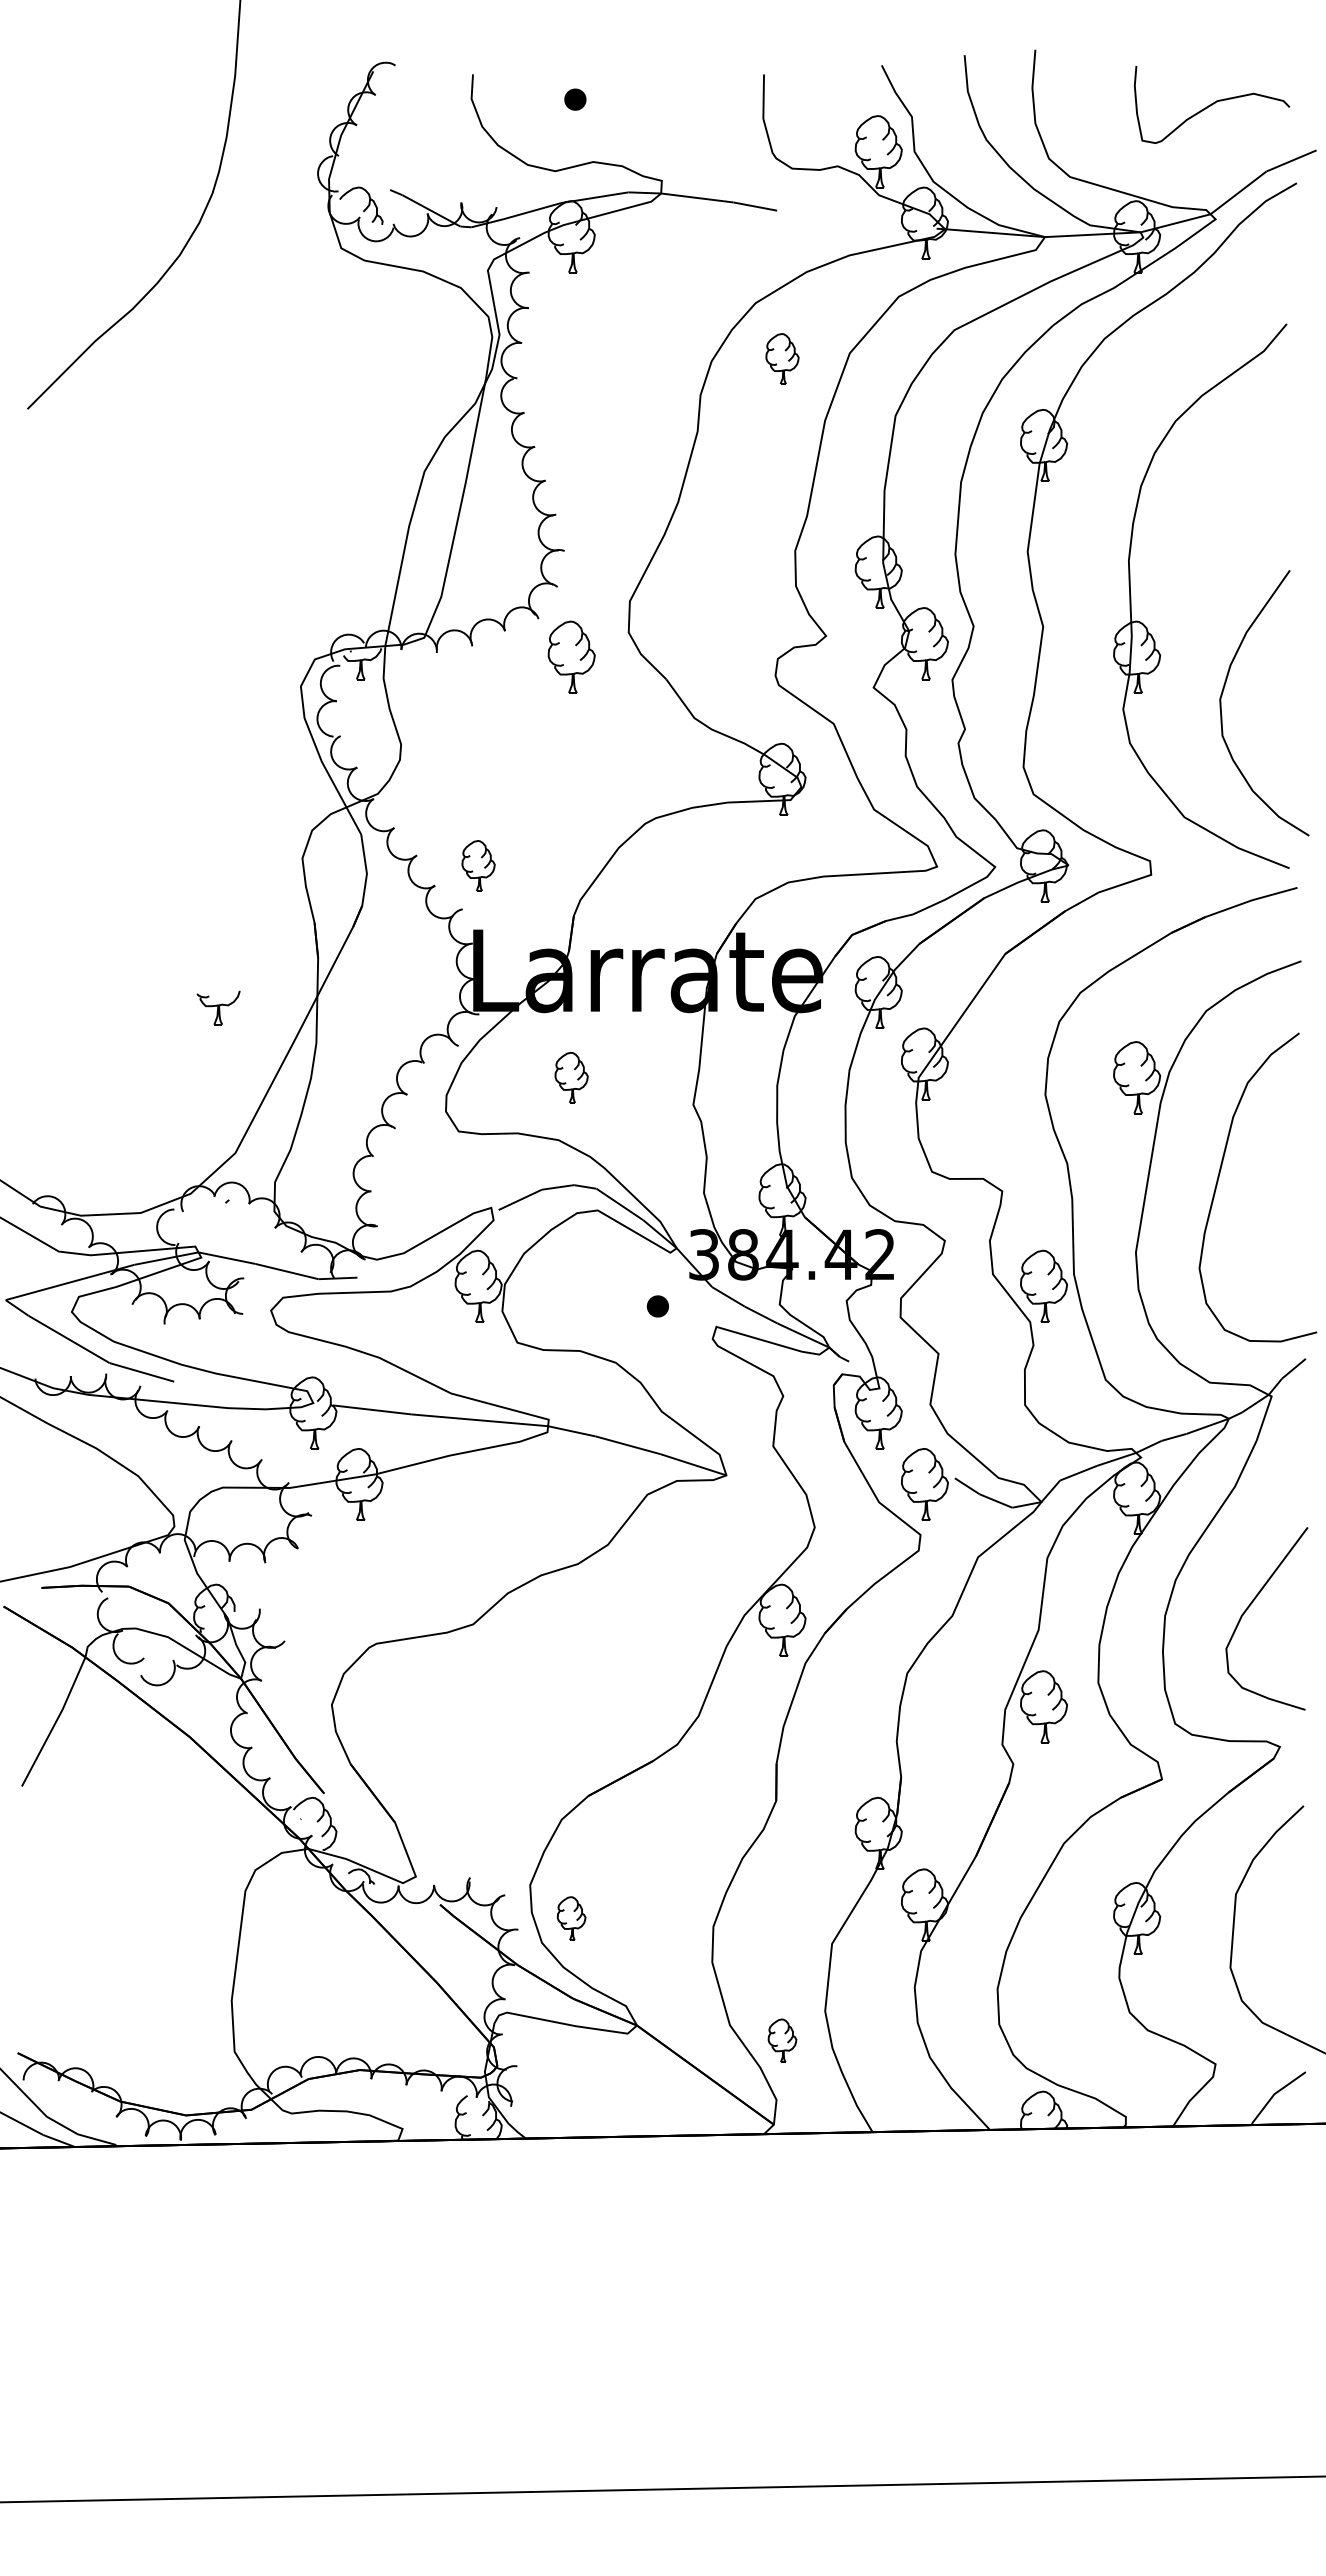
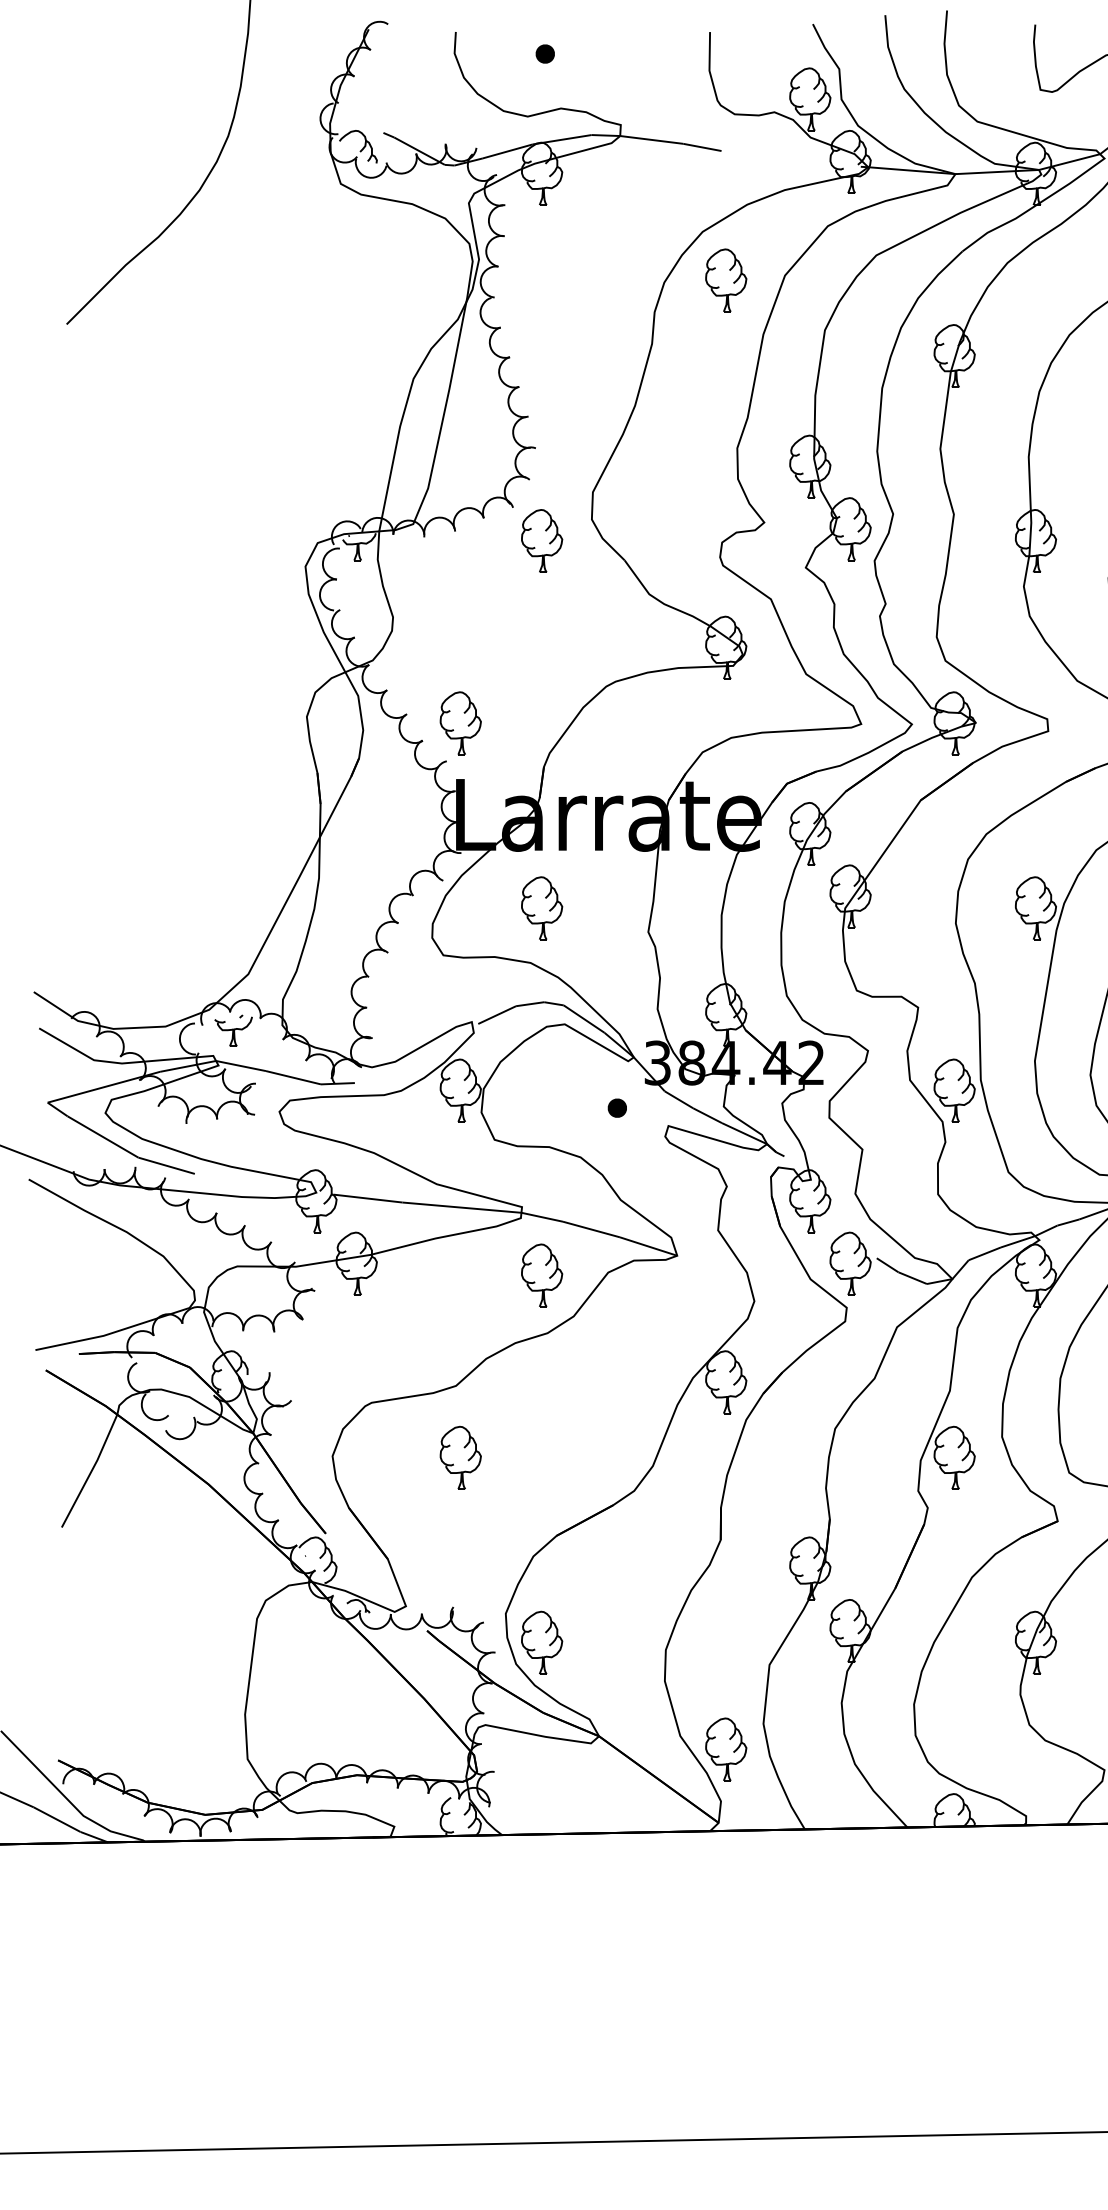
part: (782, 358) -> (726, 280), size x1.43
part: (478, 865) -> (460, 723), size x1.43
part: (218, 1007) -> (233, 1031), moved
part: (571, 1077) -> (541, 908), size x1.43
part: (571, 1497) -> (541, 1275), added
part: (478, 1706) -> (460, 1457), added
part: (571, 1918) -> (541, 1642), size x1.67
part: (782, 2040) -> (726, 1749), size x1.67

